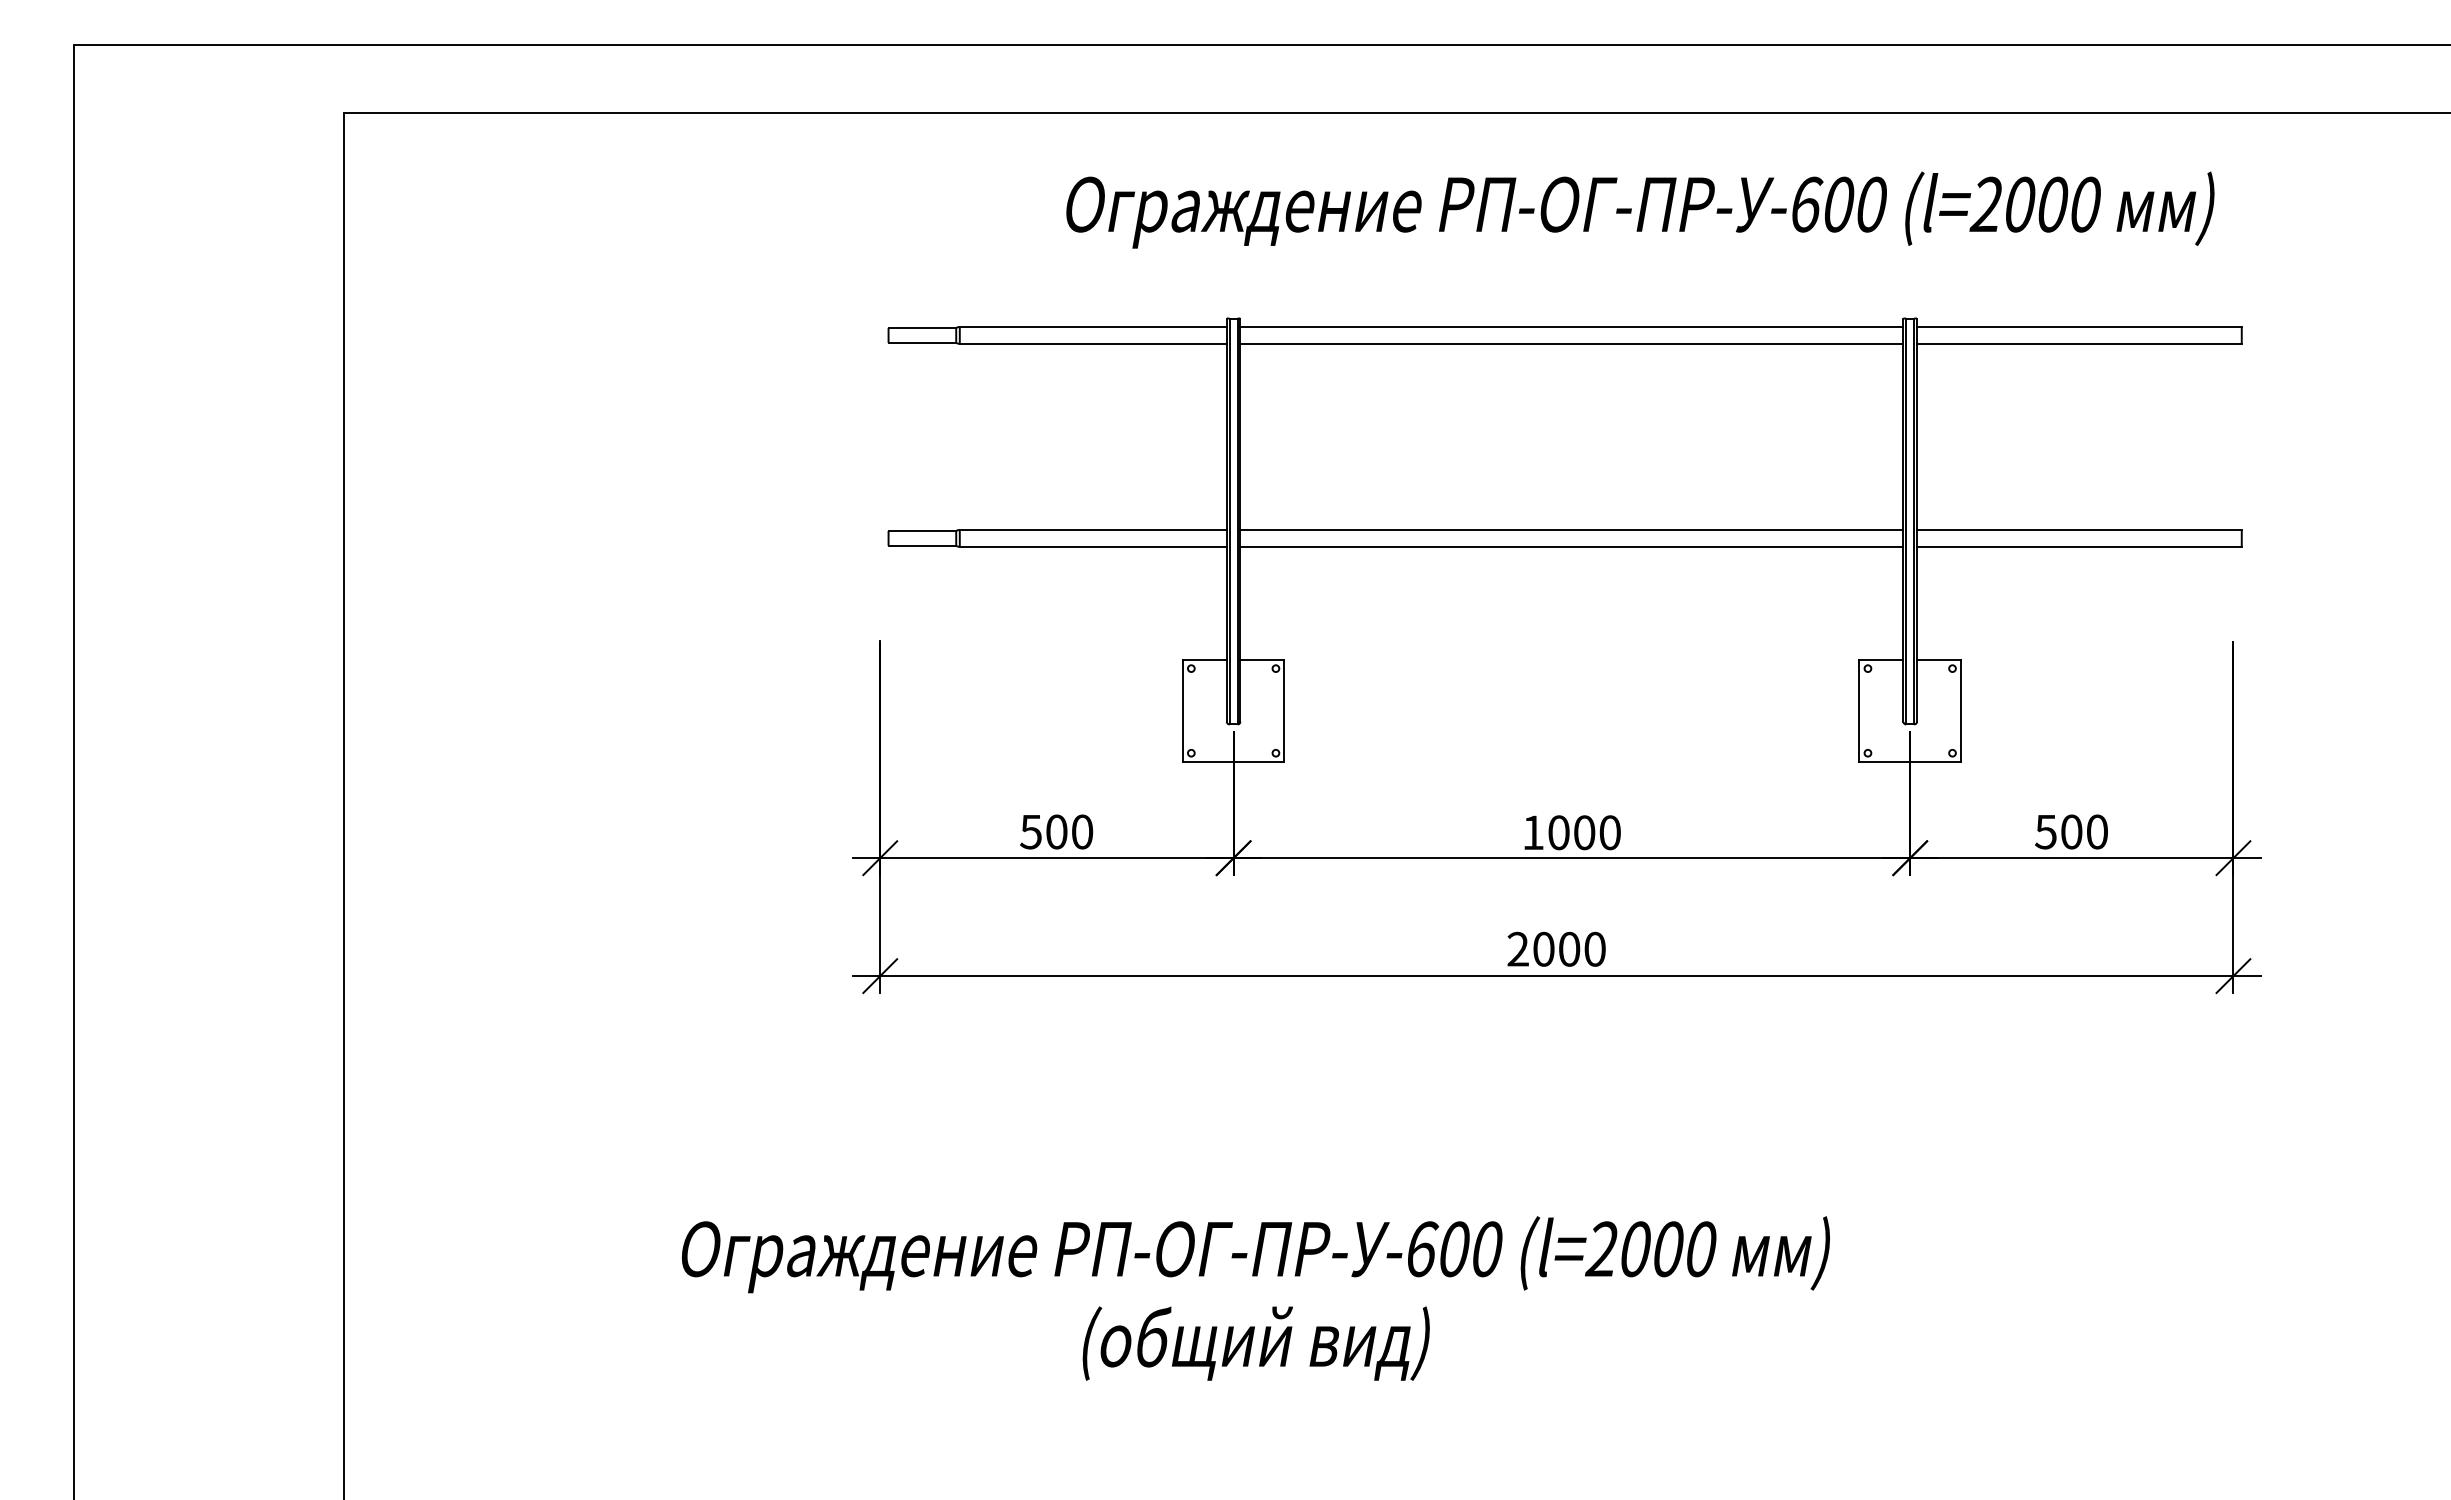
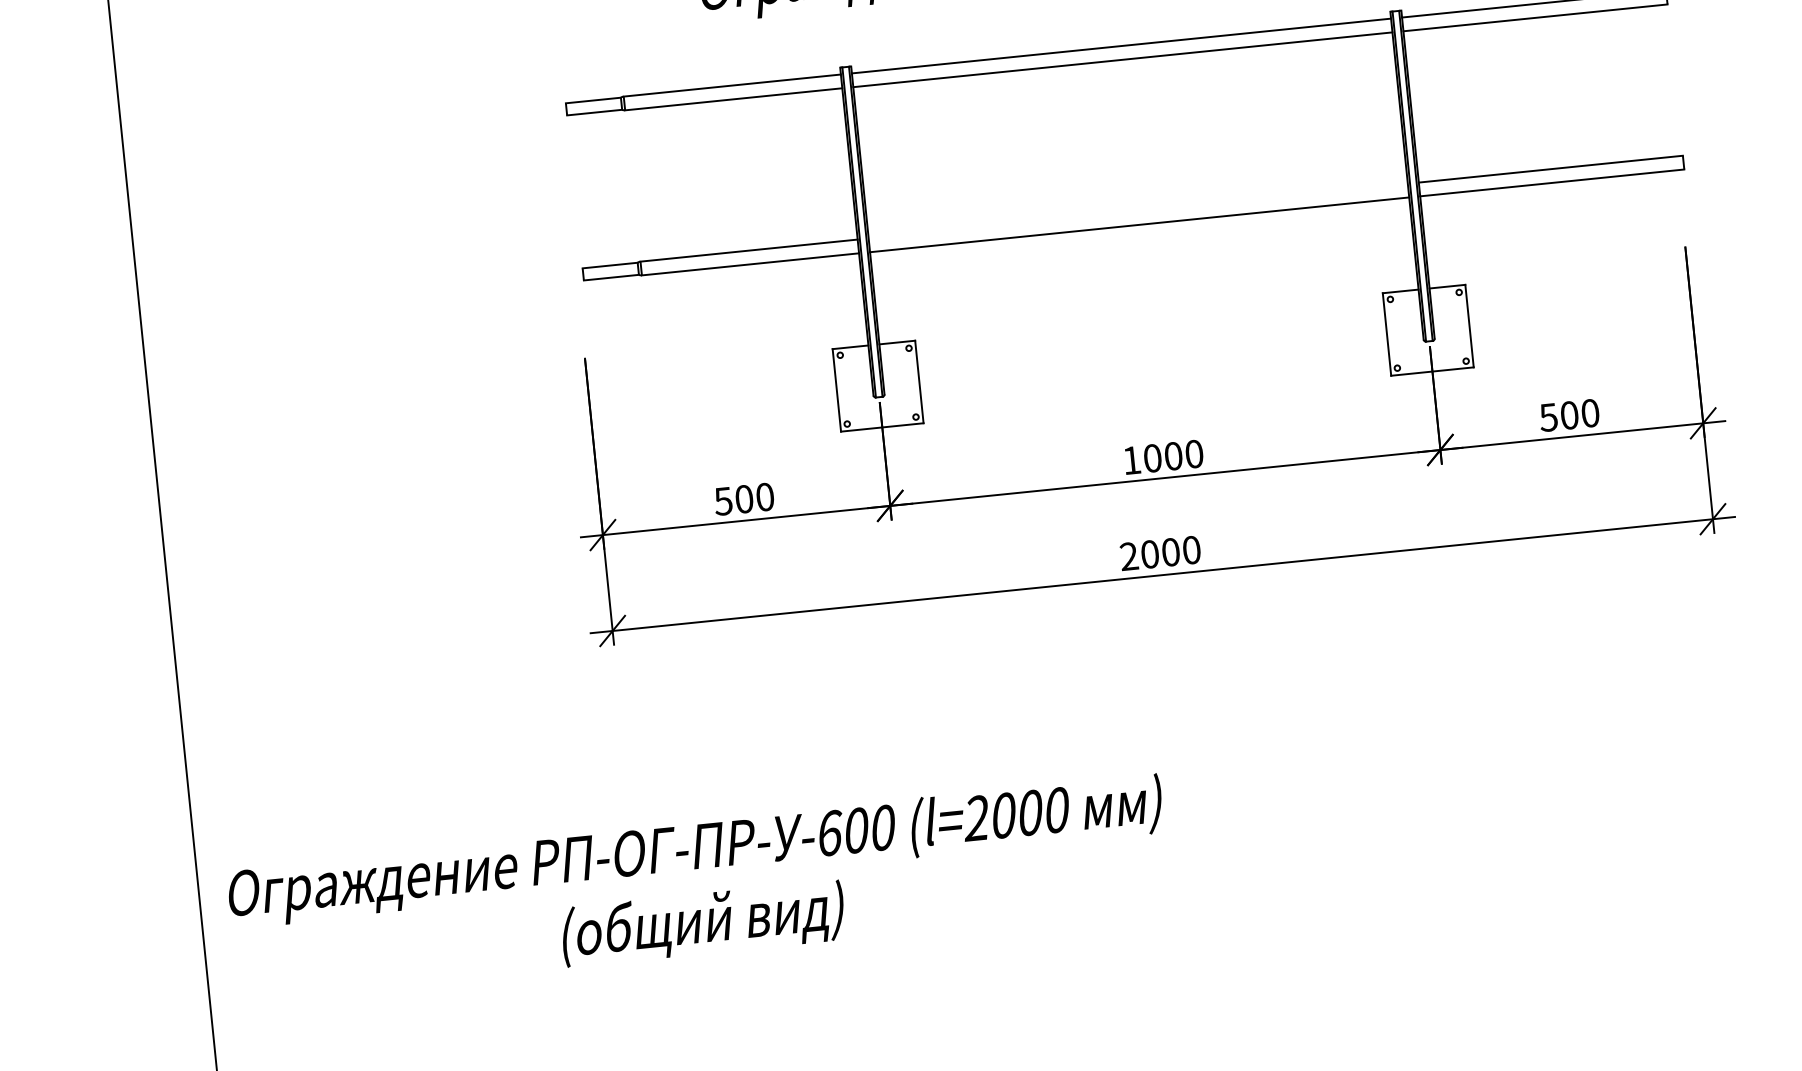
line: (1571, 529) -> (1137, 210), removed
text: (1255, 1298) -> (698, 887), moved

